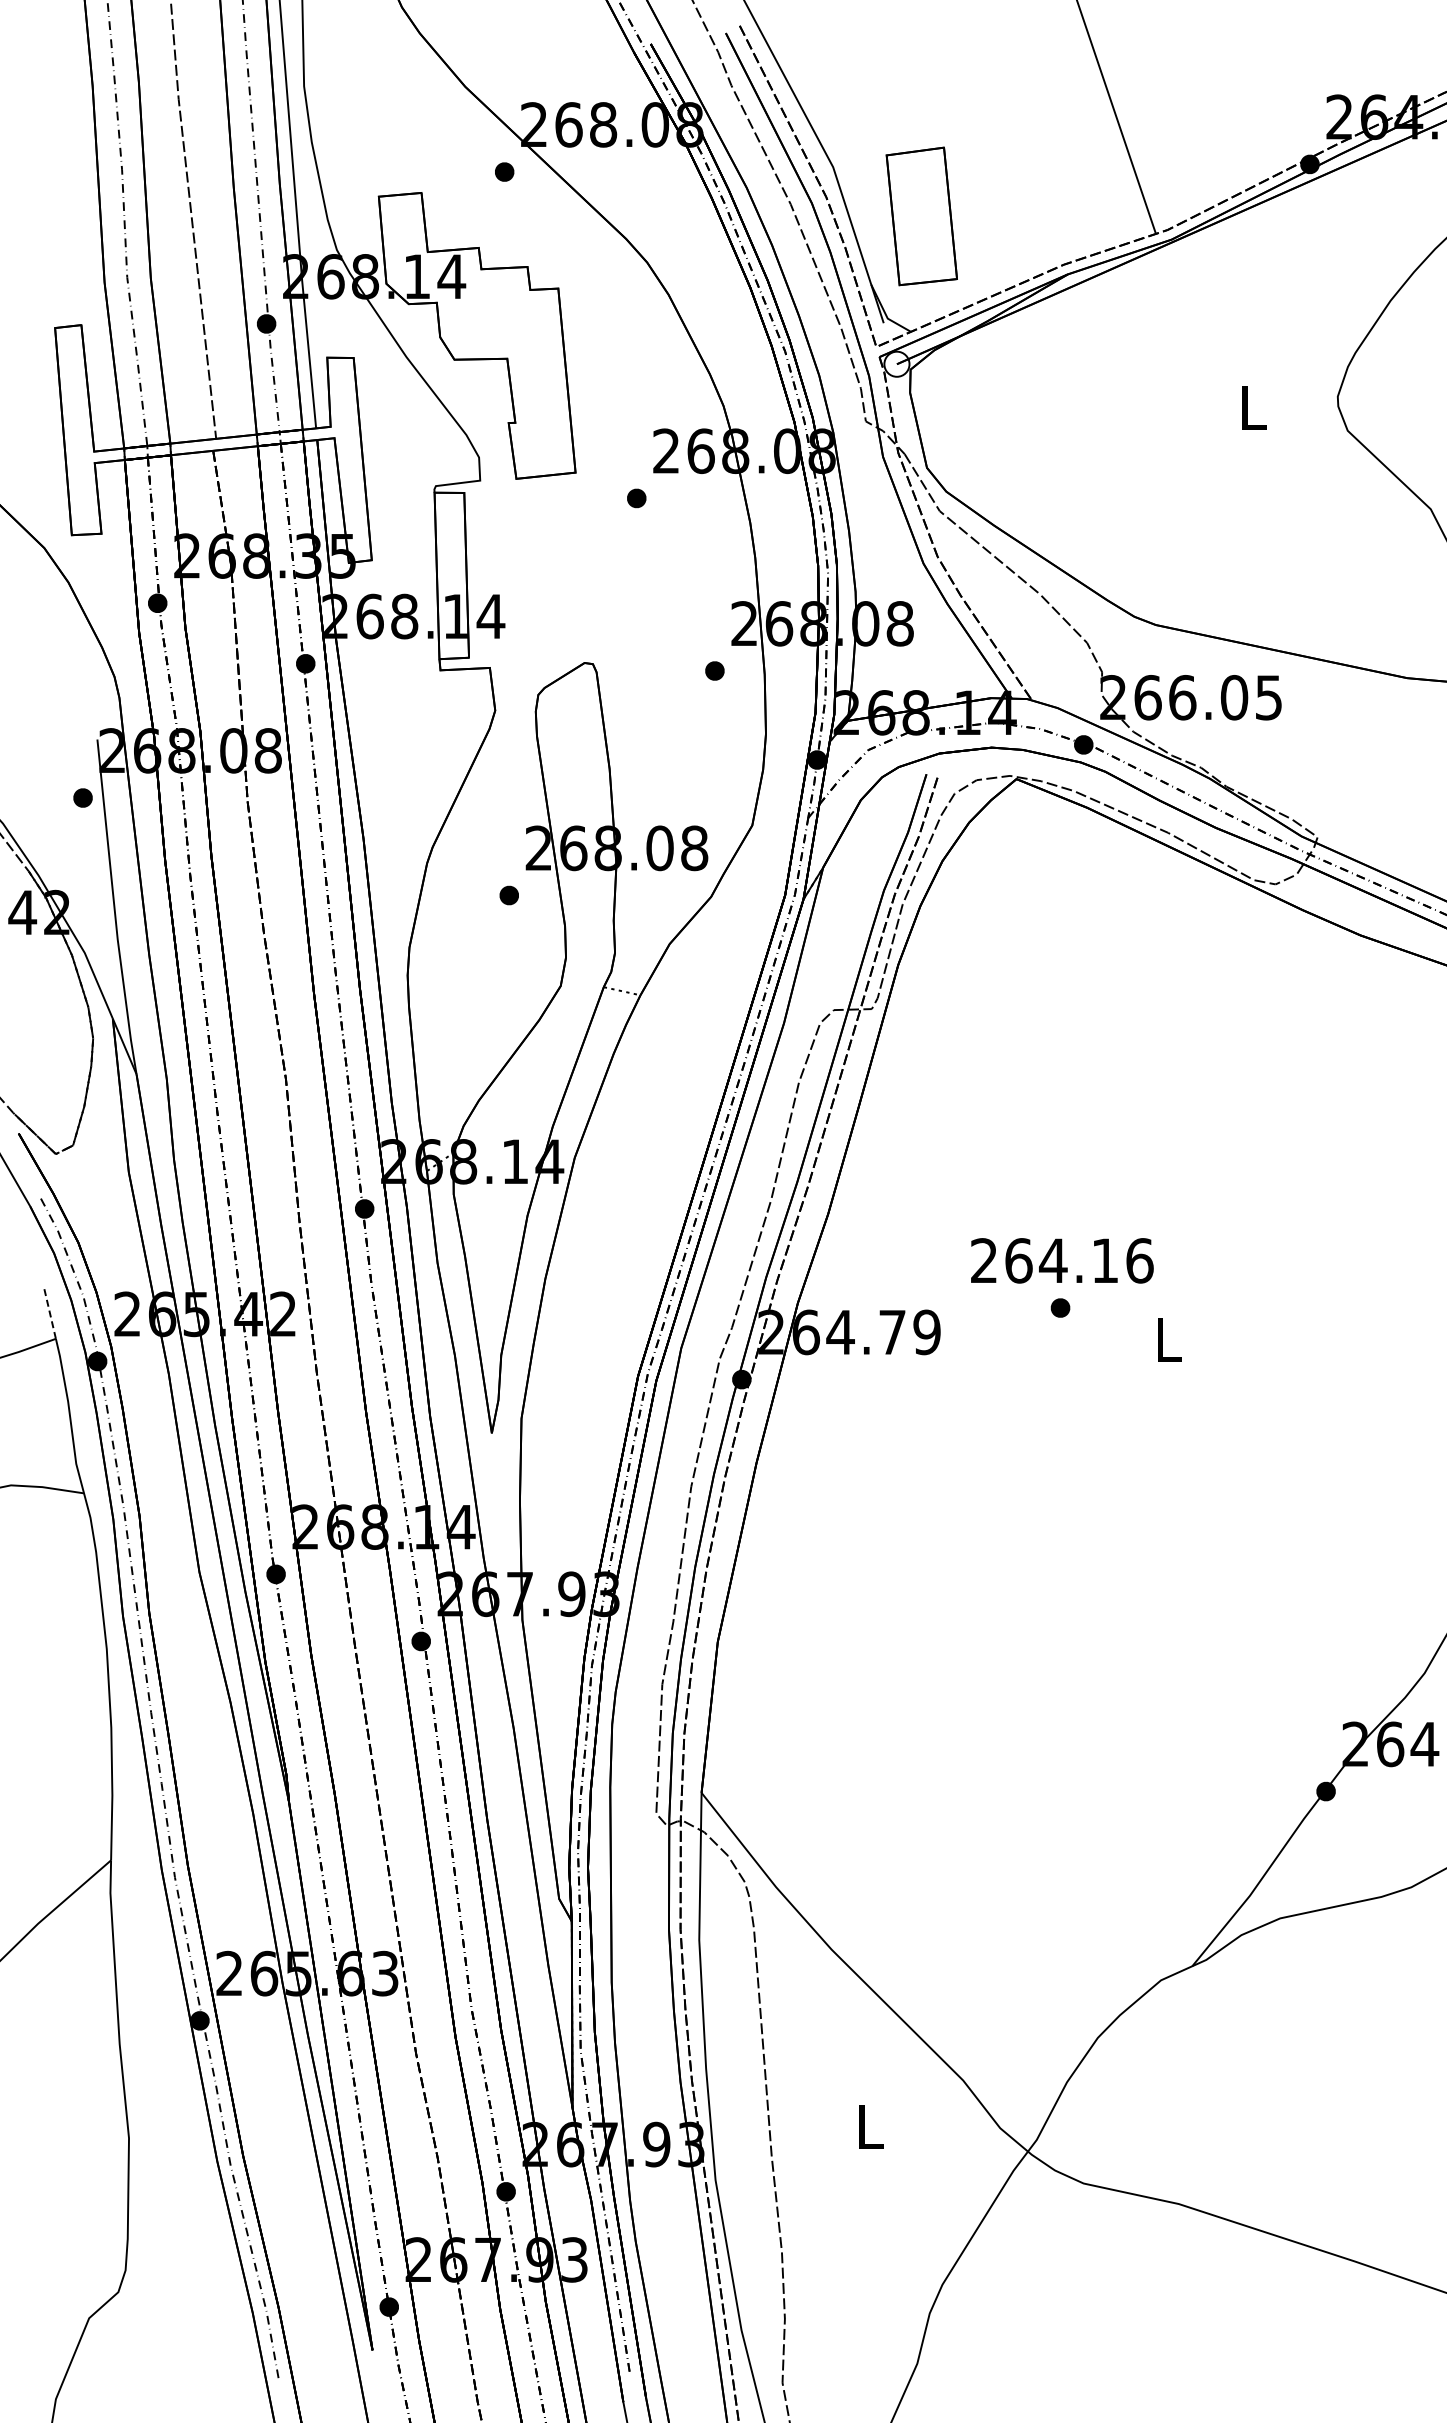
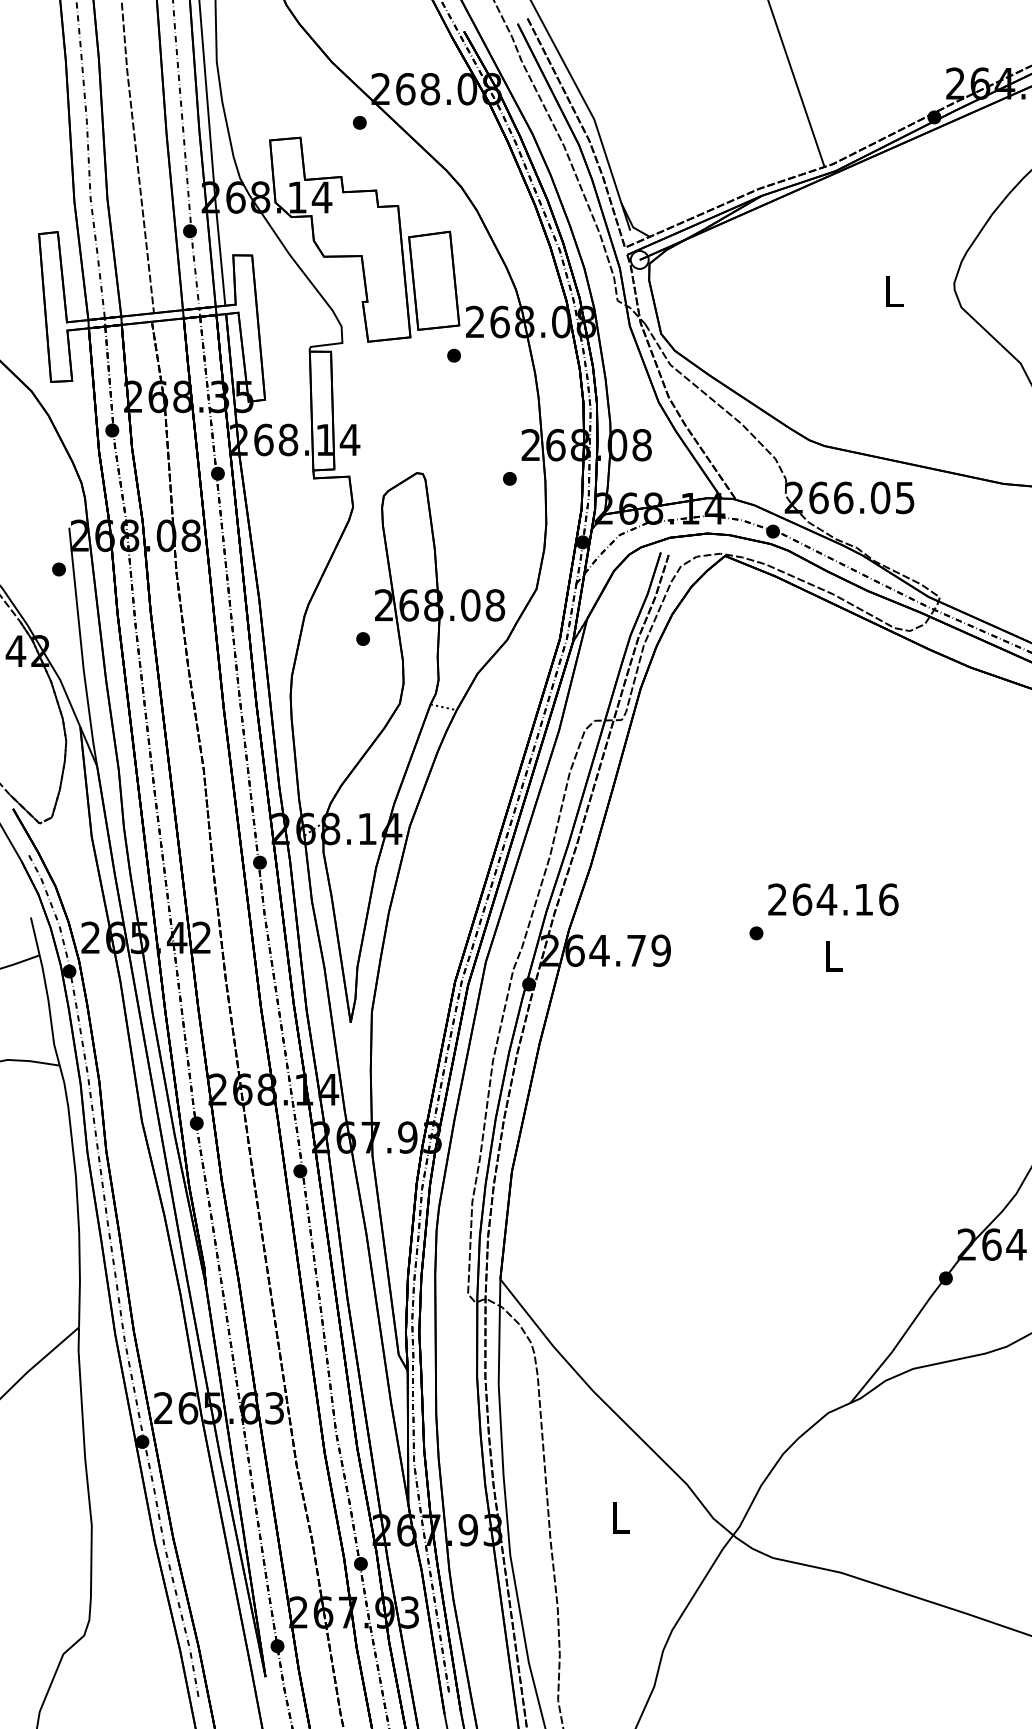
part: (921, 216) -> (433, 280), moved
text: (1062, 1260) -> (833, 899), moved
line: (49, 1311) -> (35, 935), dashed -> solid

